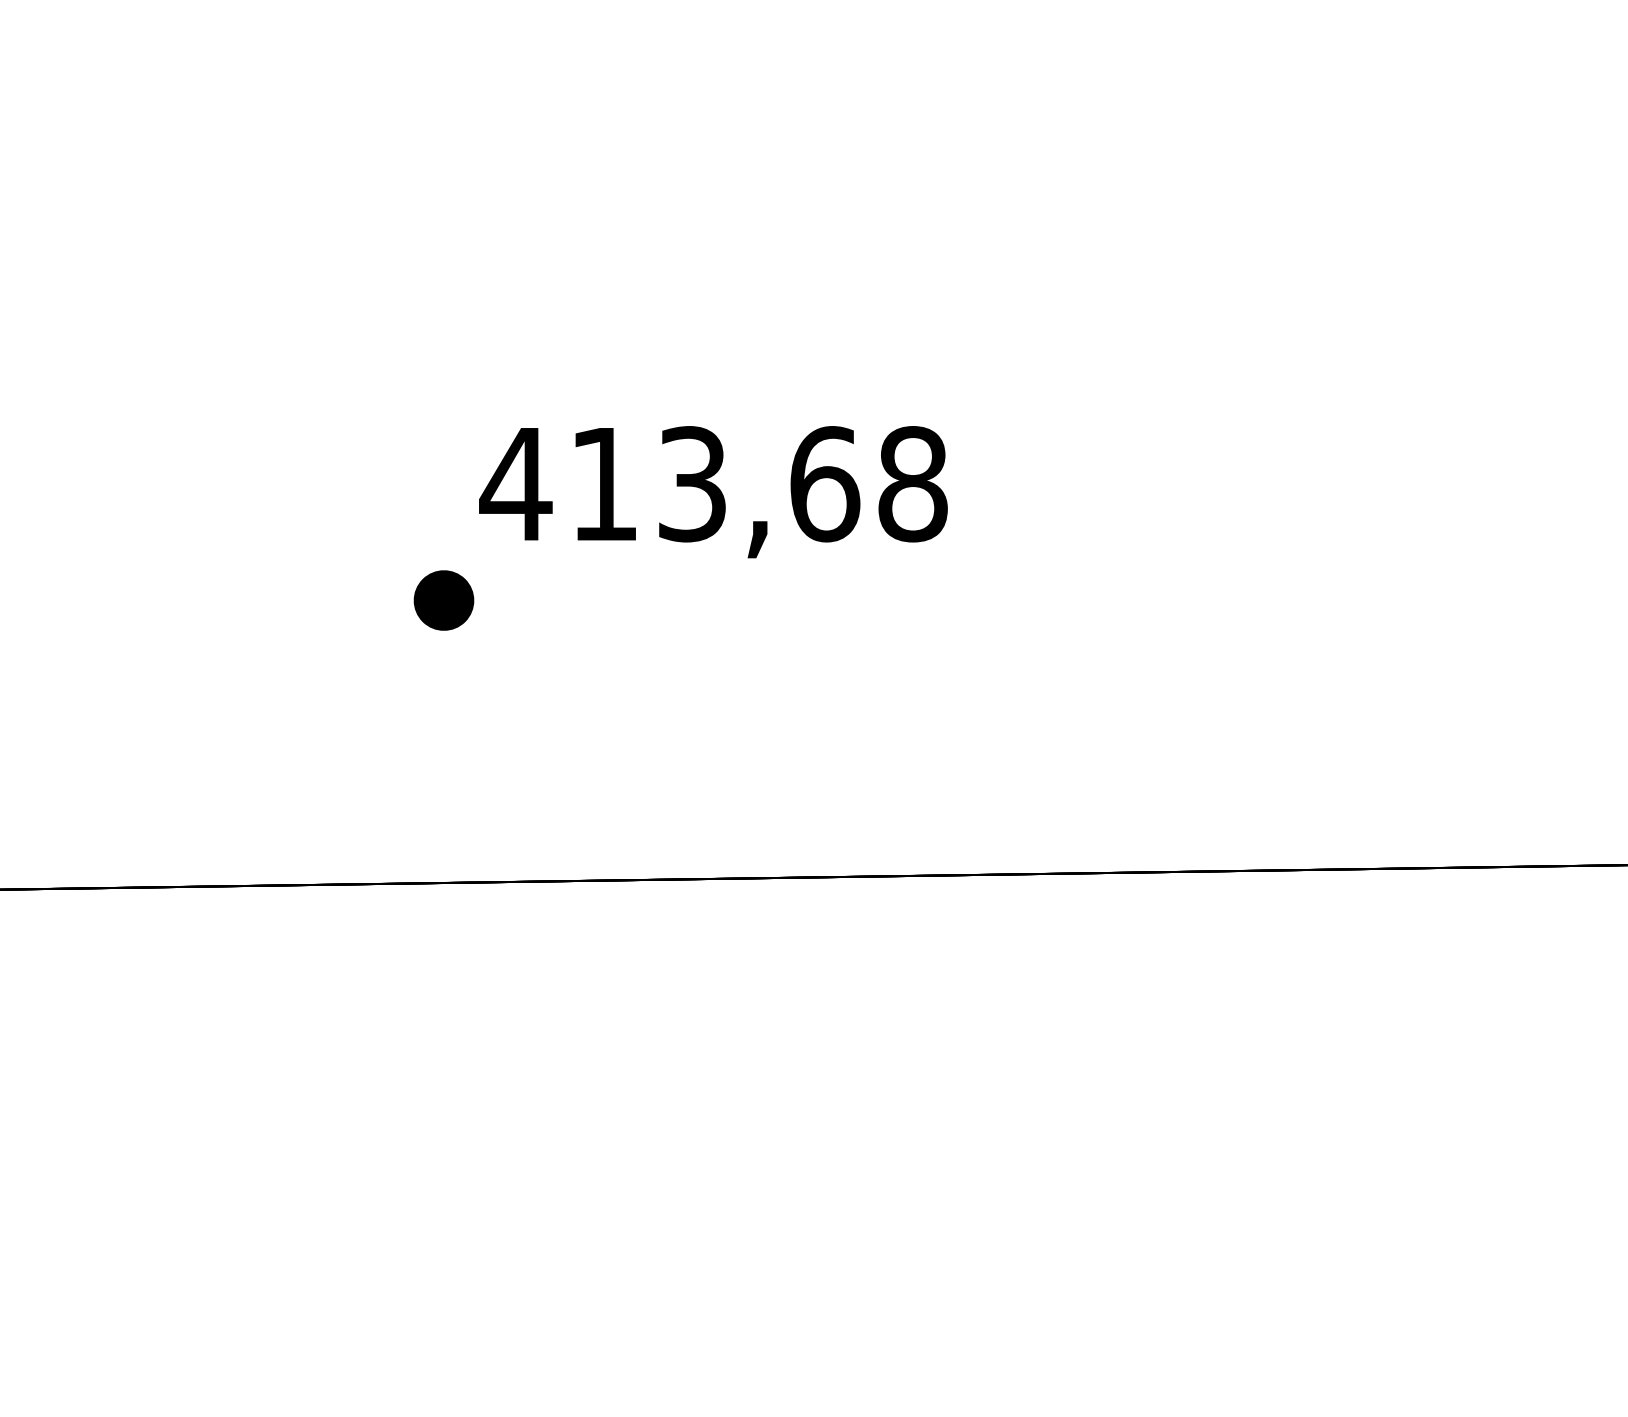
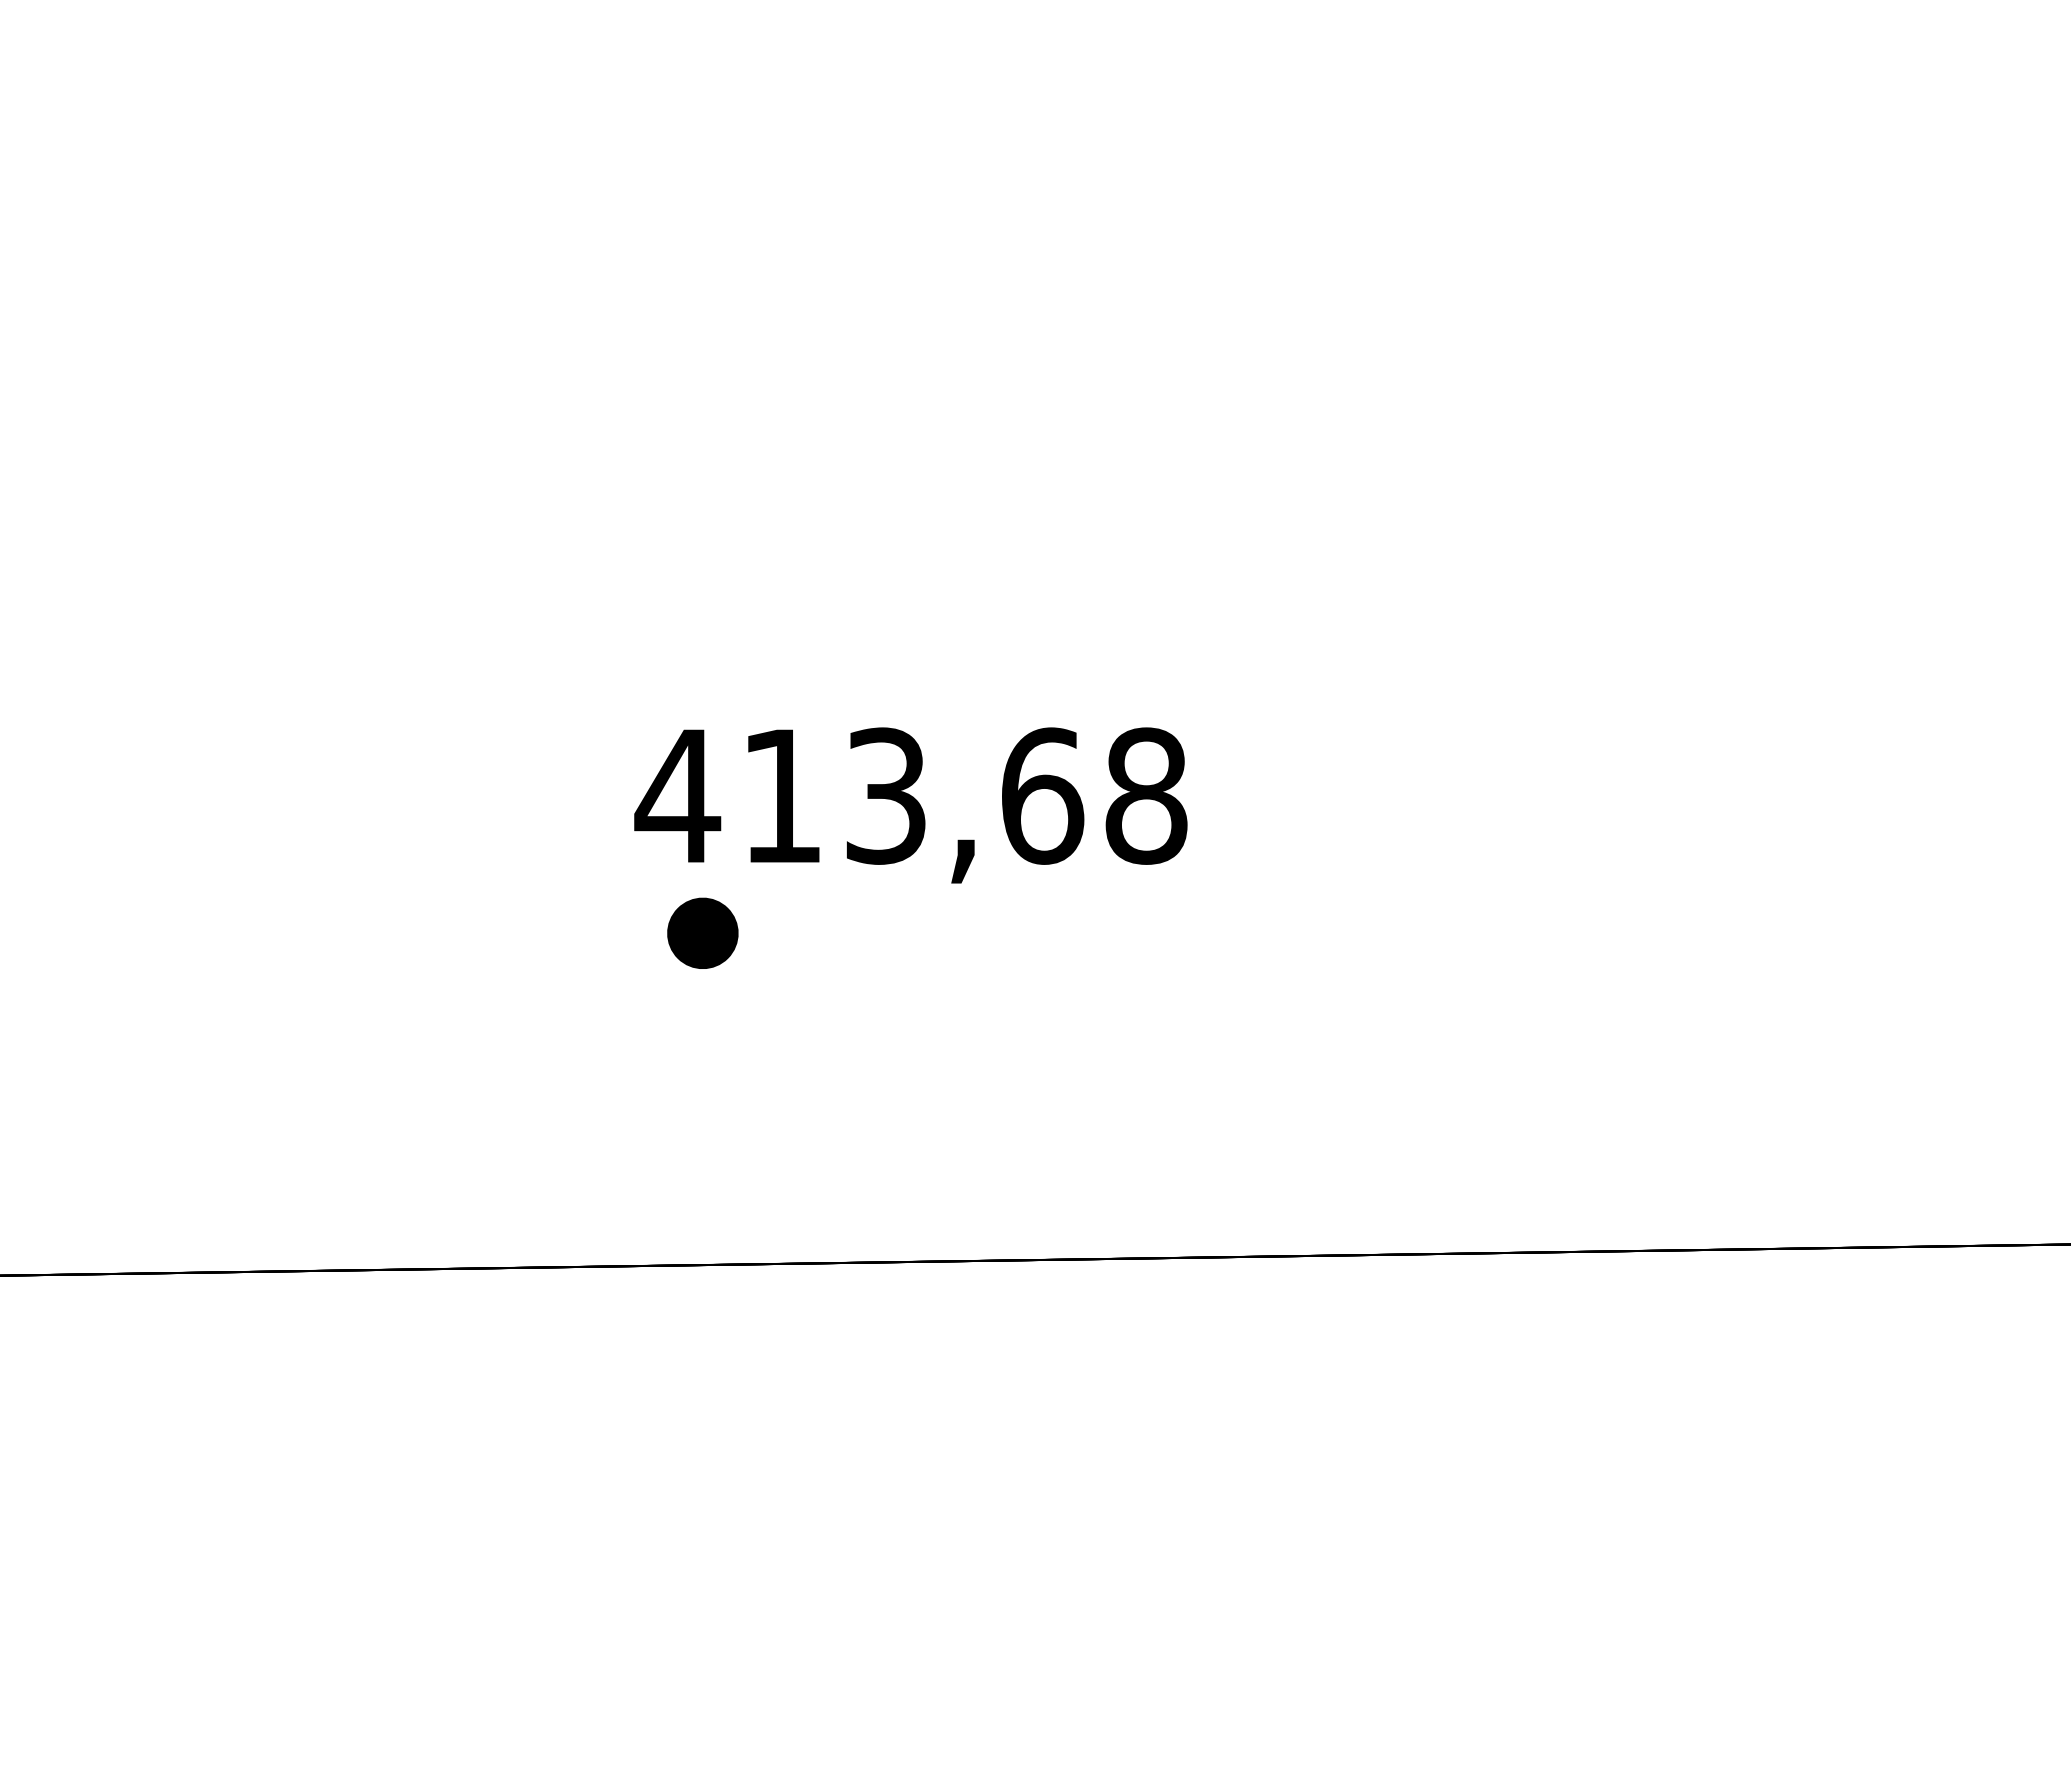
part: (443, 599) -> (702, 932), moved

